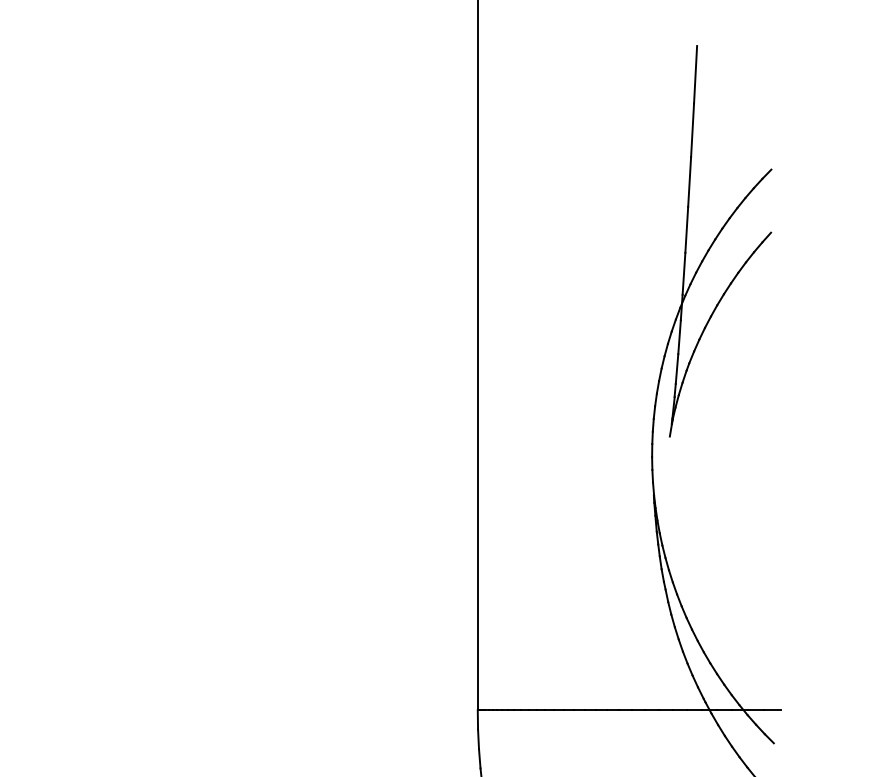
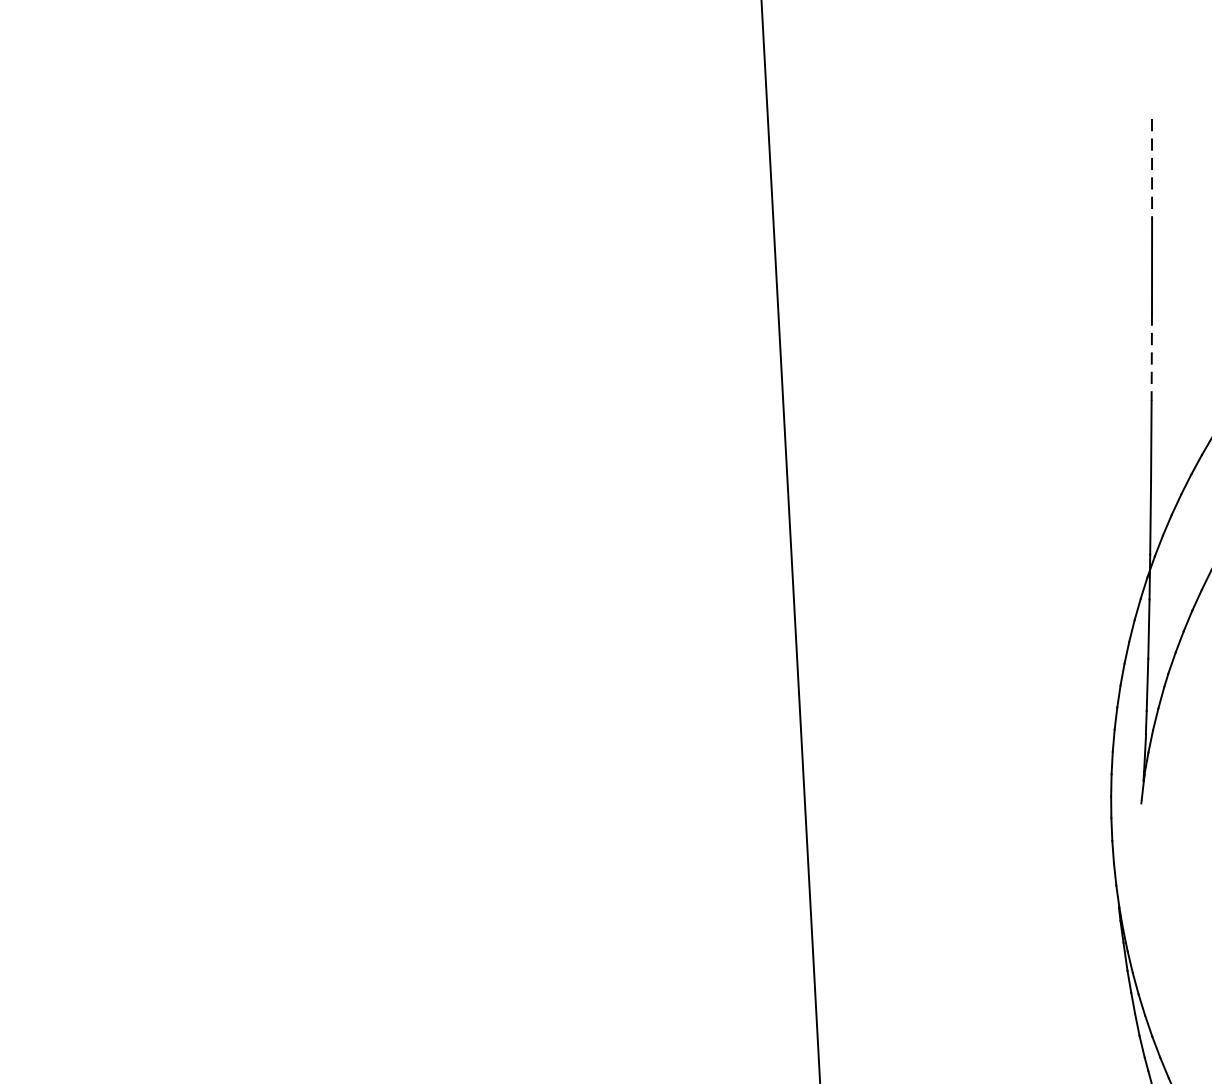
line: (695, 74) -> (1151, 168), solid -> dashed
line: (689, 181) -> (1151, 356), solid -> dashed

